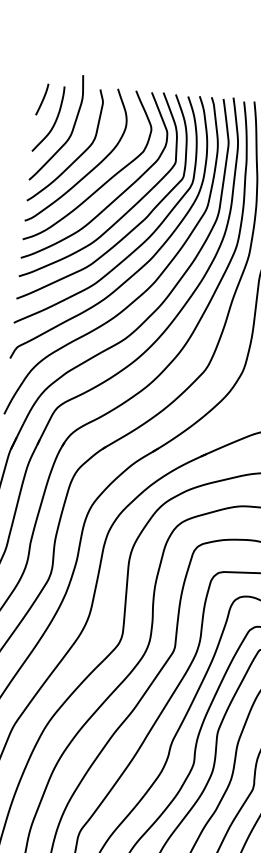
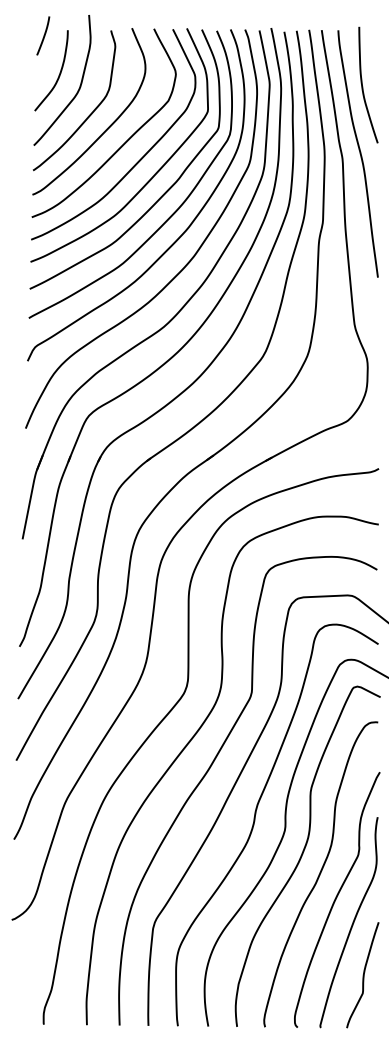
curve: (42, 99) -> (43, 35), moved

